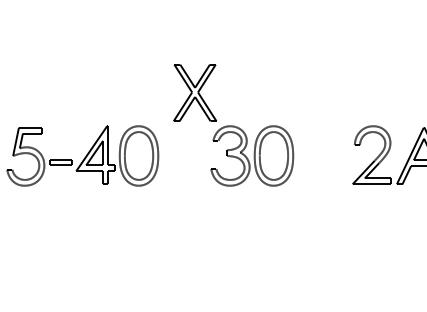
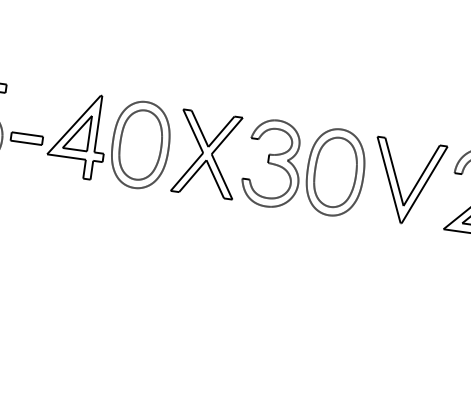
part: (194, 92) -> (206, 153), moved
part: (323, 155) -> (407, 181), added

